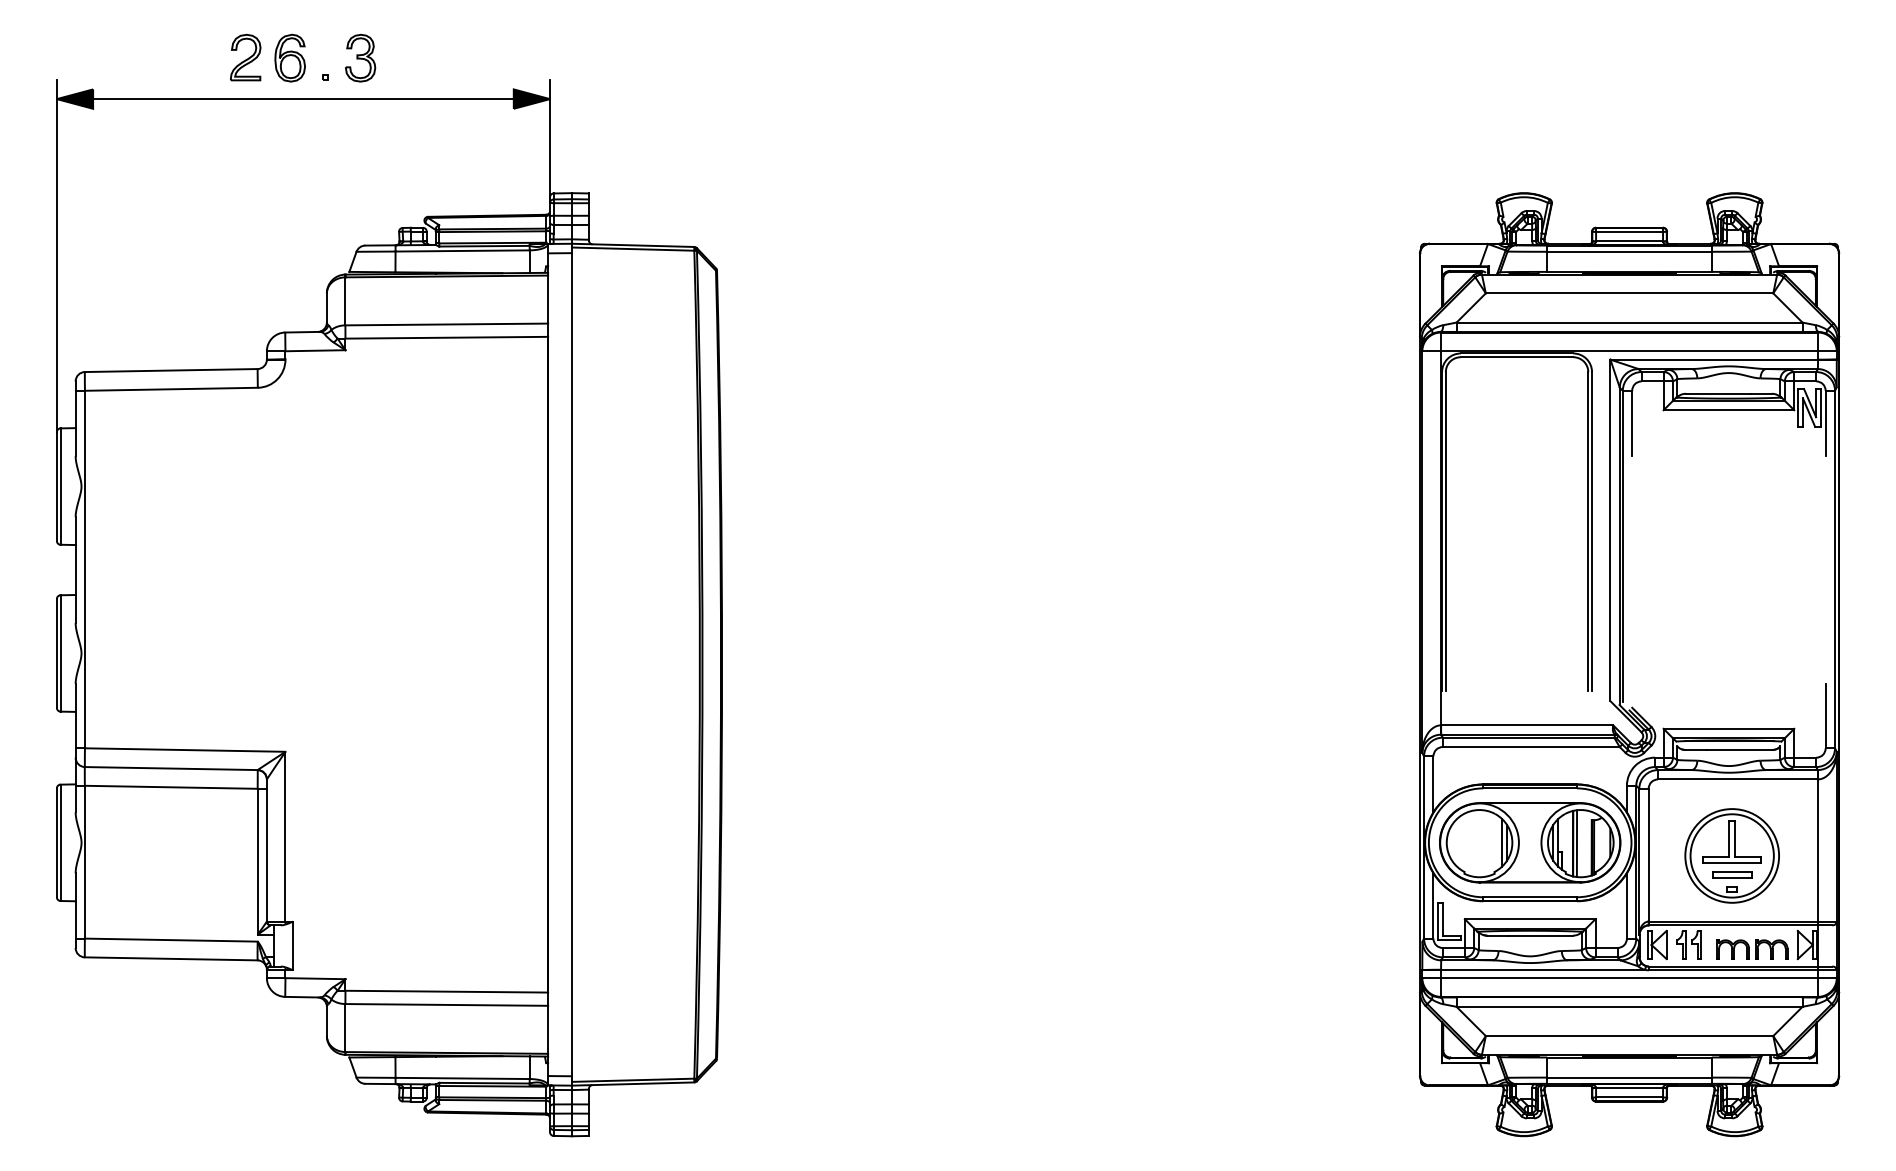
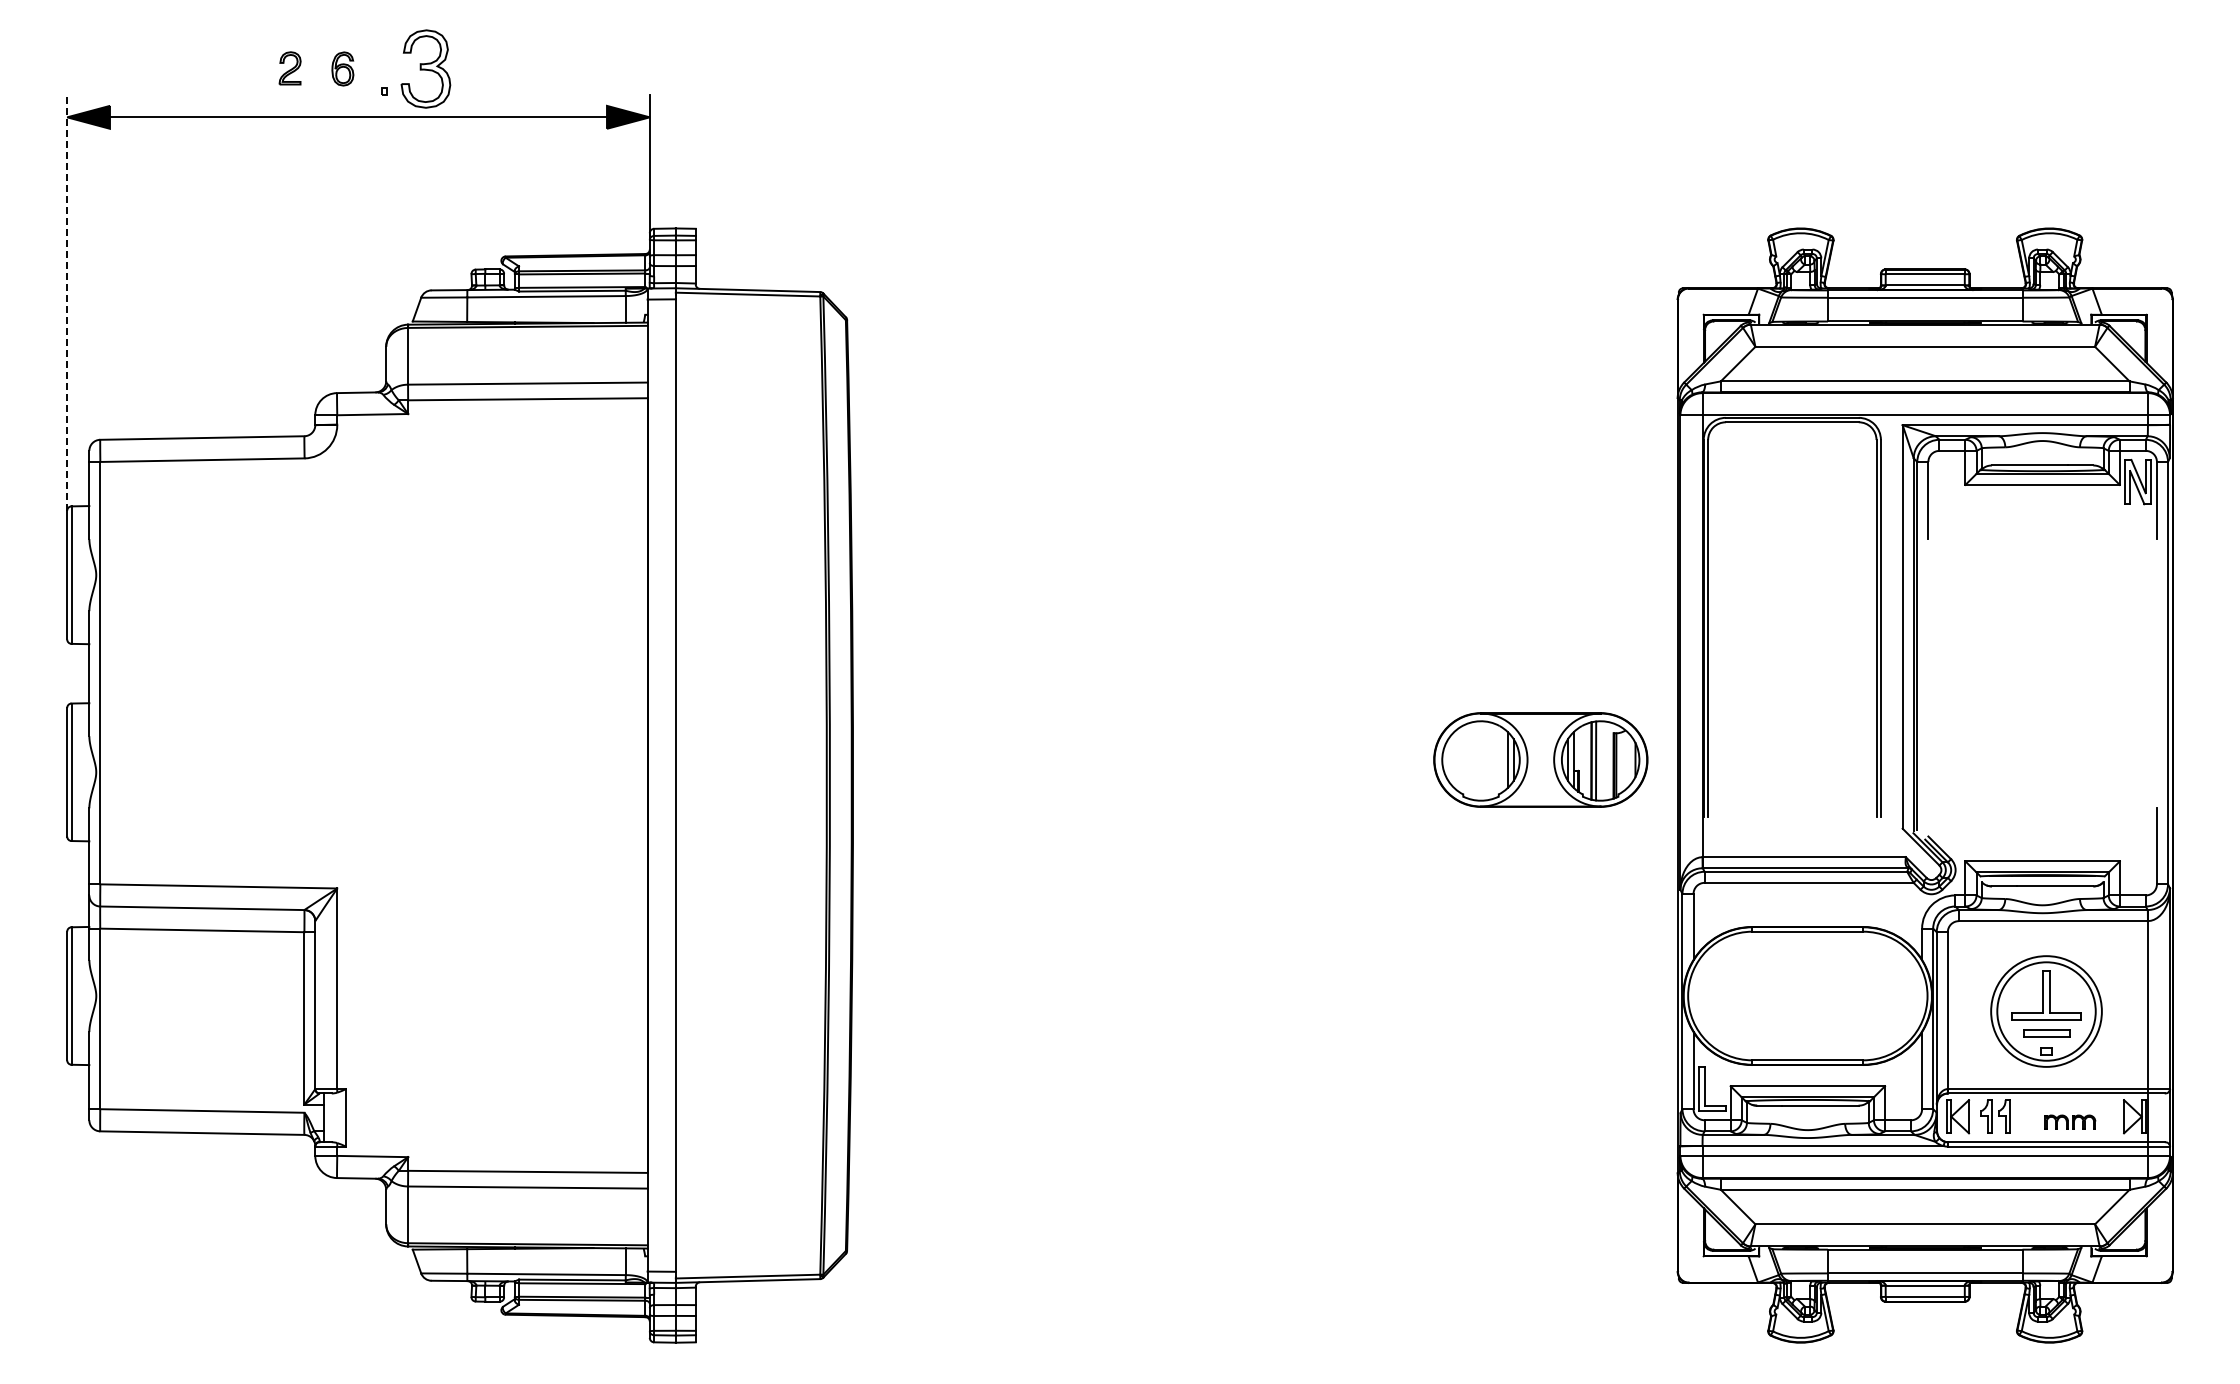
part: (245, 57) -> (289, 68), size x0.6
part: (289, 57) -> (342, 68), size x0.6
part: (360, 57) -> (425, 68), size x1.4
line: (57, 256) -> (67, 303), solid -> dashed
part: (1529, 842) -> (1540, 759), moved
part: (1752, 949) -> (2070, 1121), size x0.6

